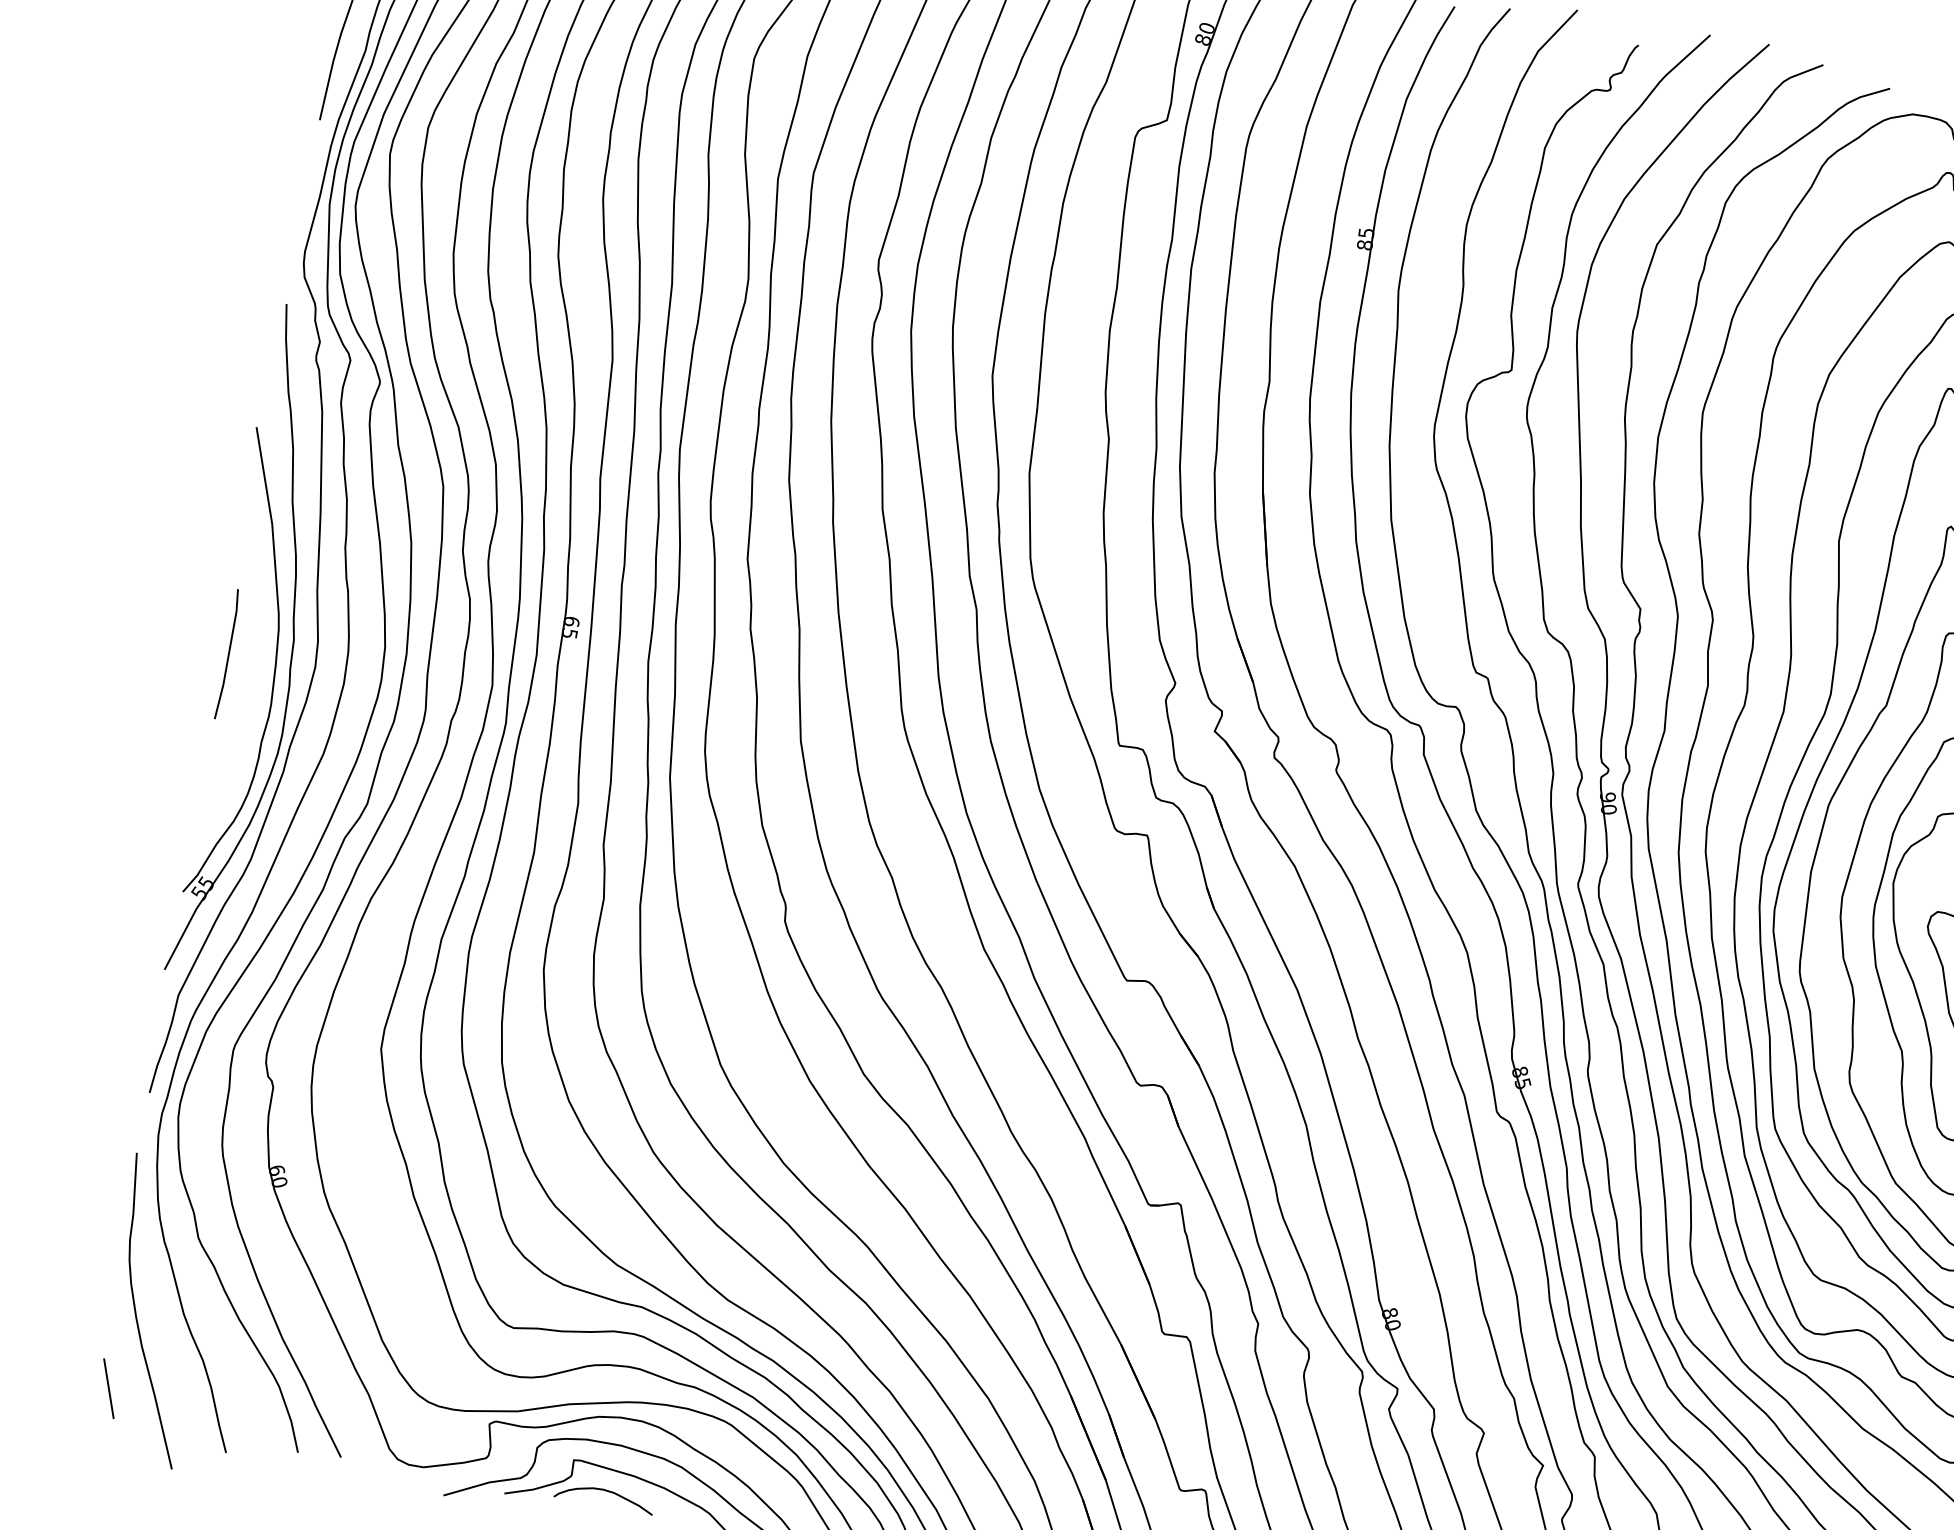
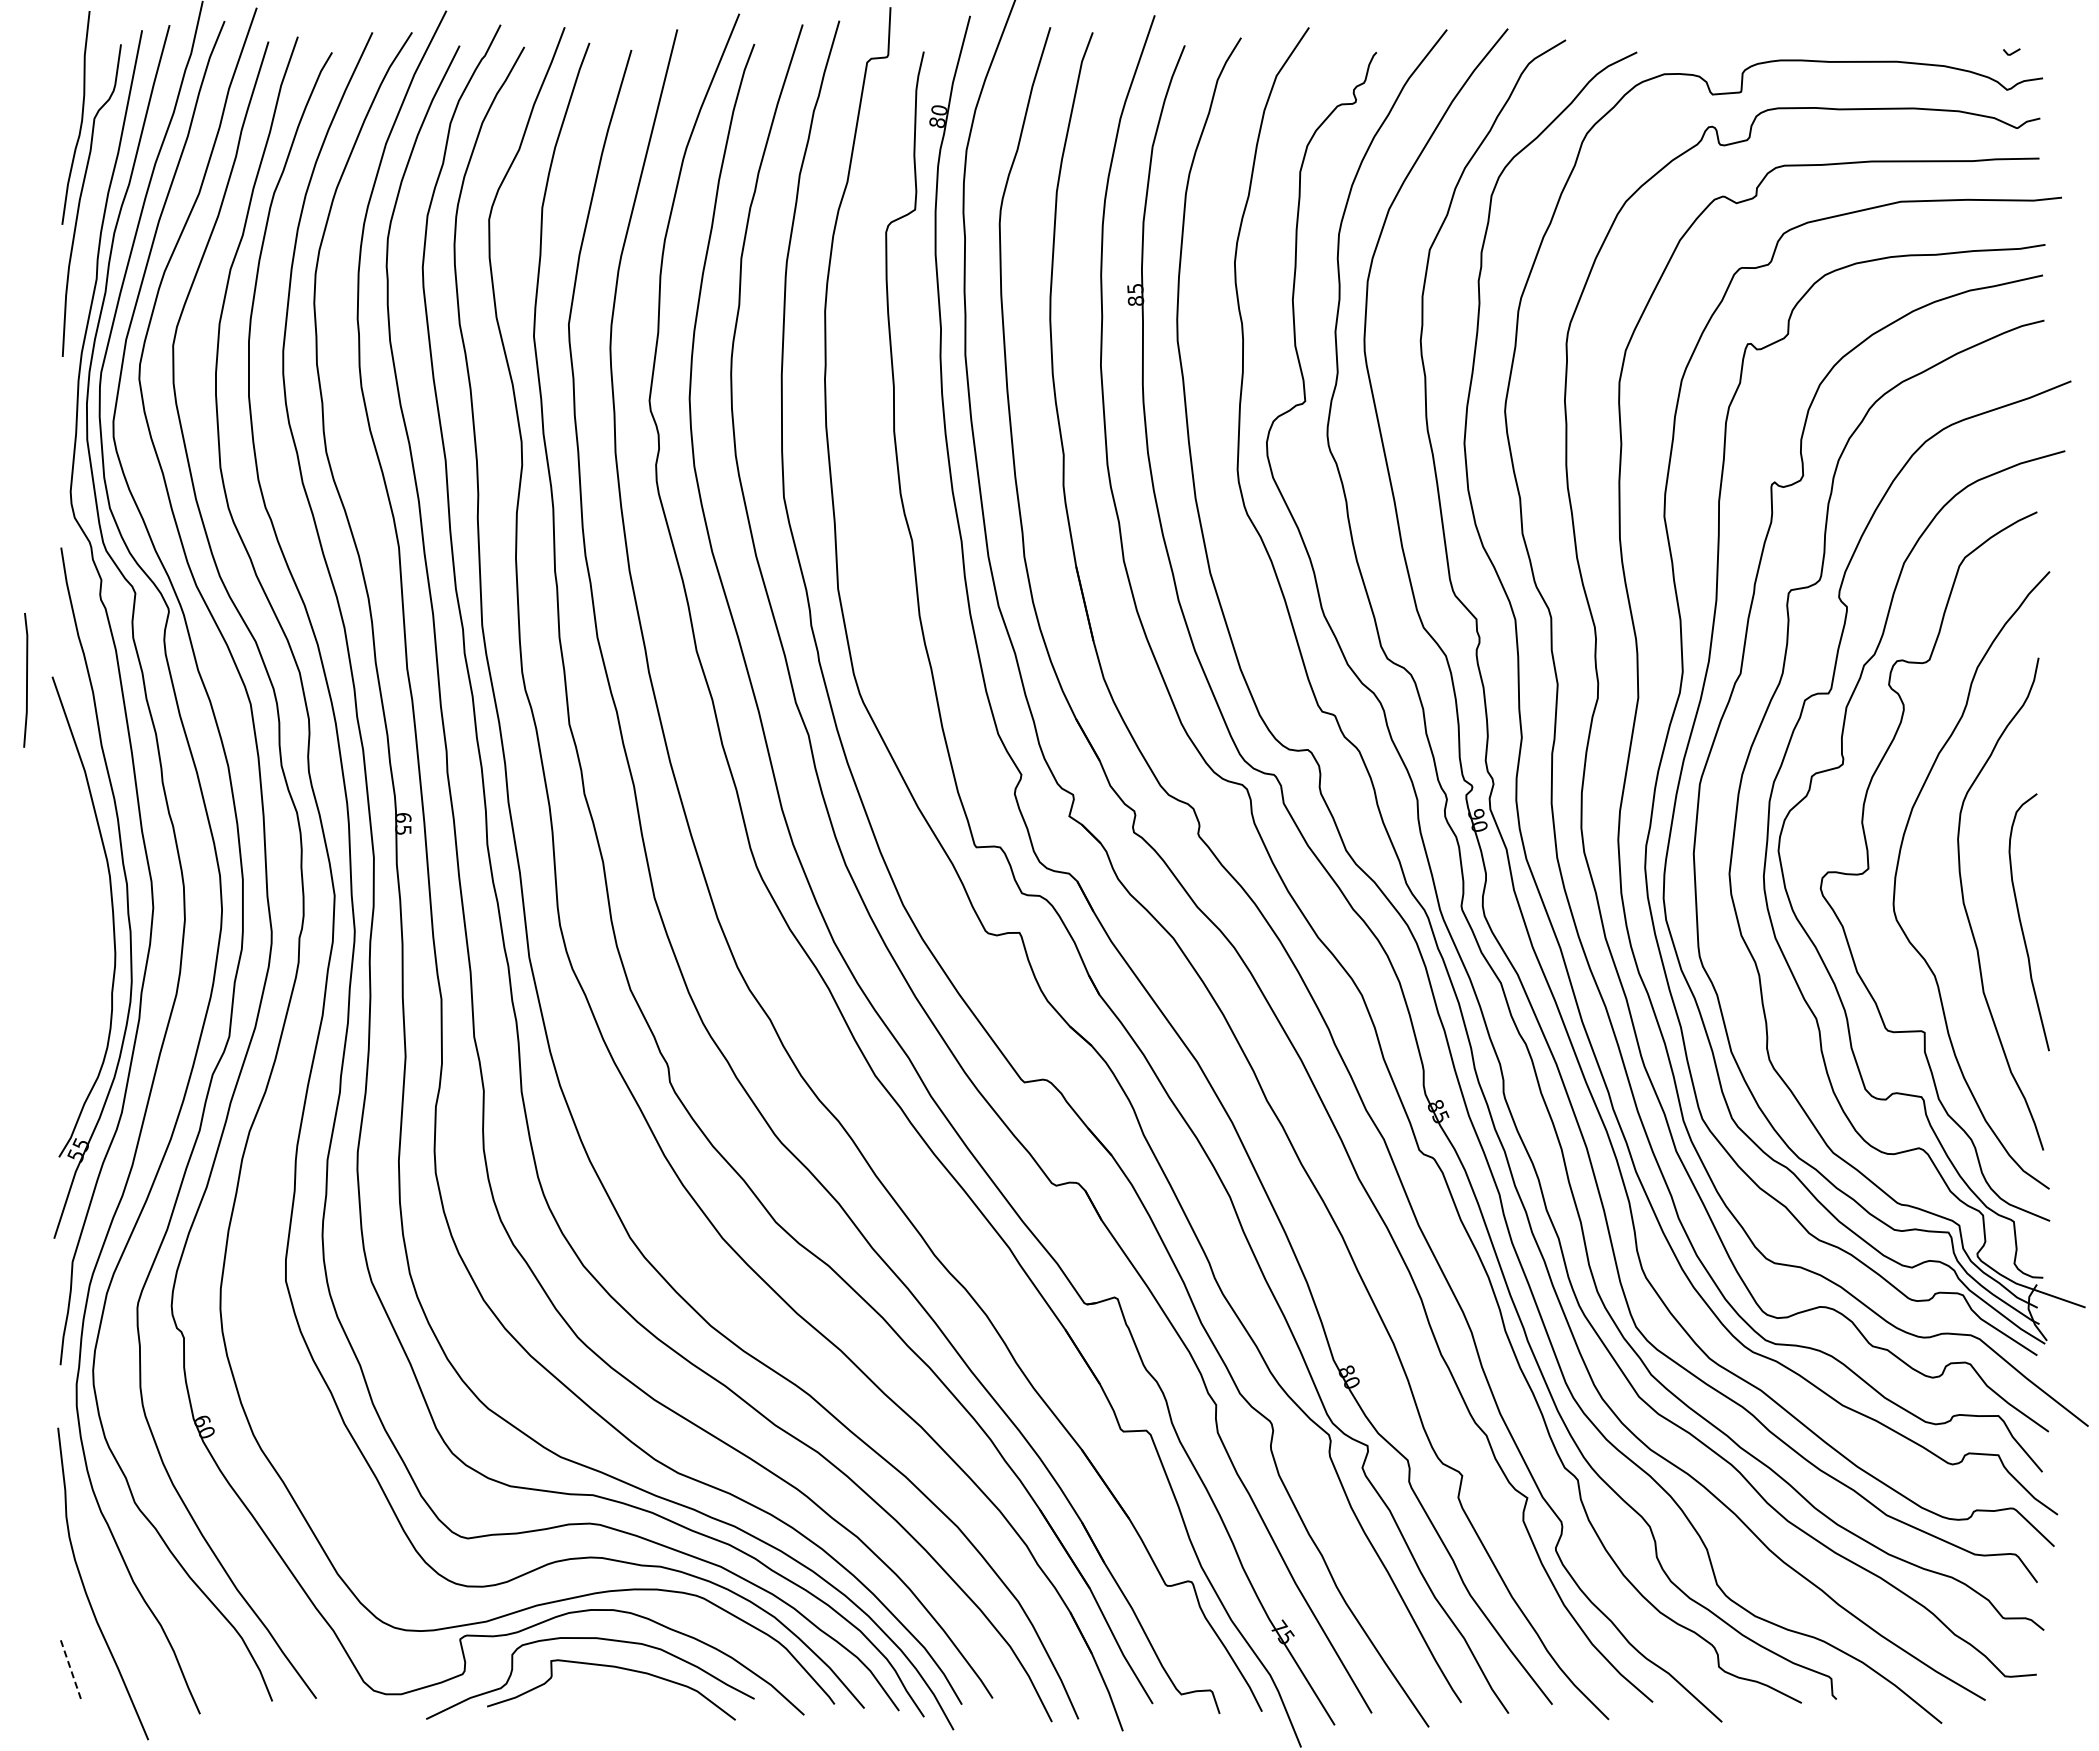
line: (228, 654) -> (26, 680), moved
line: (109, 1389) -> (71, 1670), solid -> dashed
curve: (608, 1492) -> (591, 1687), removed

